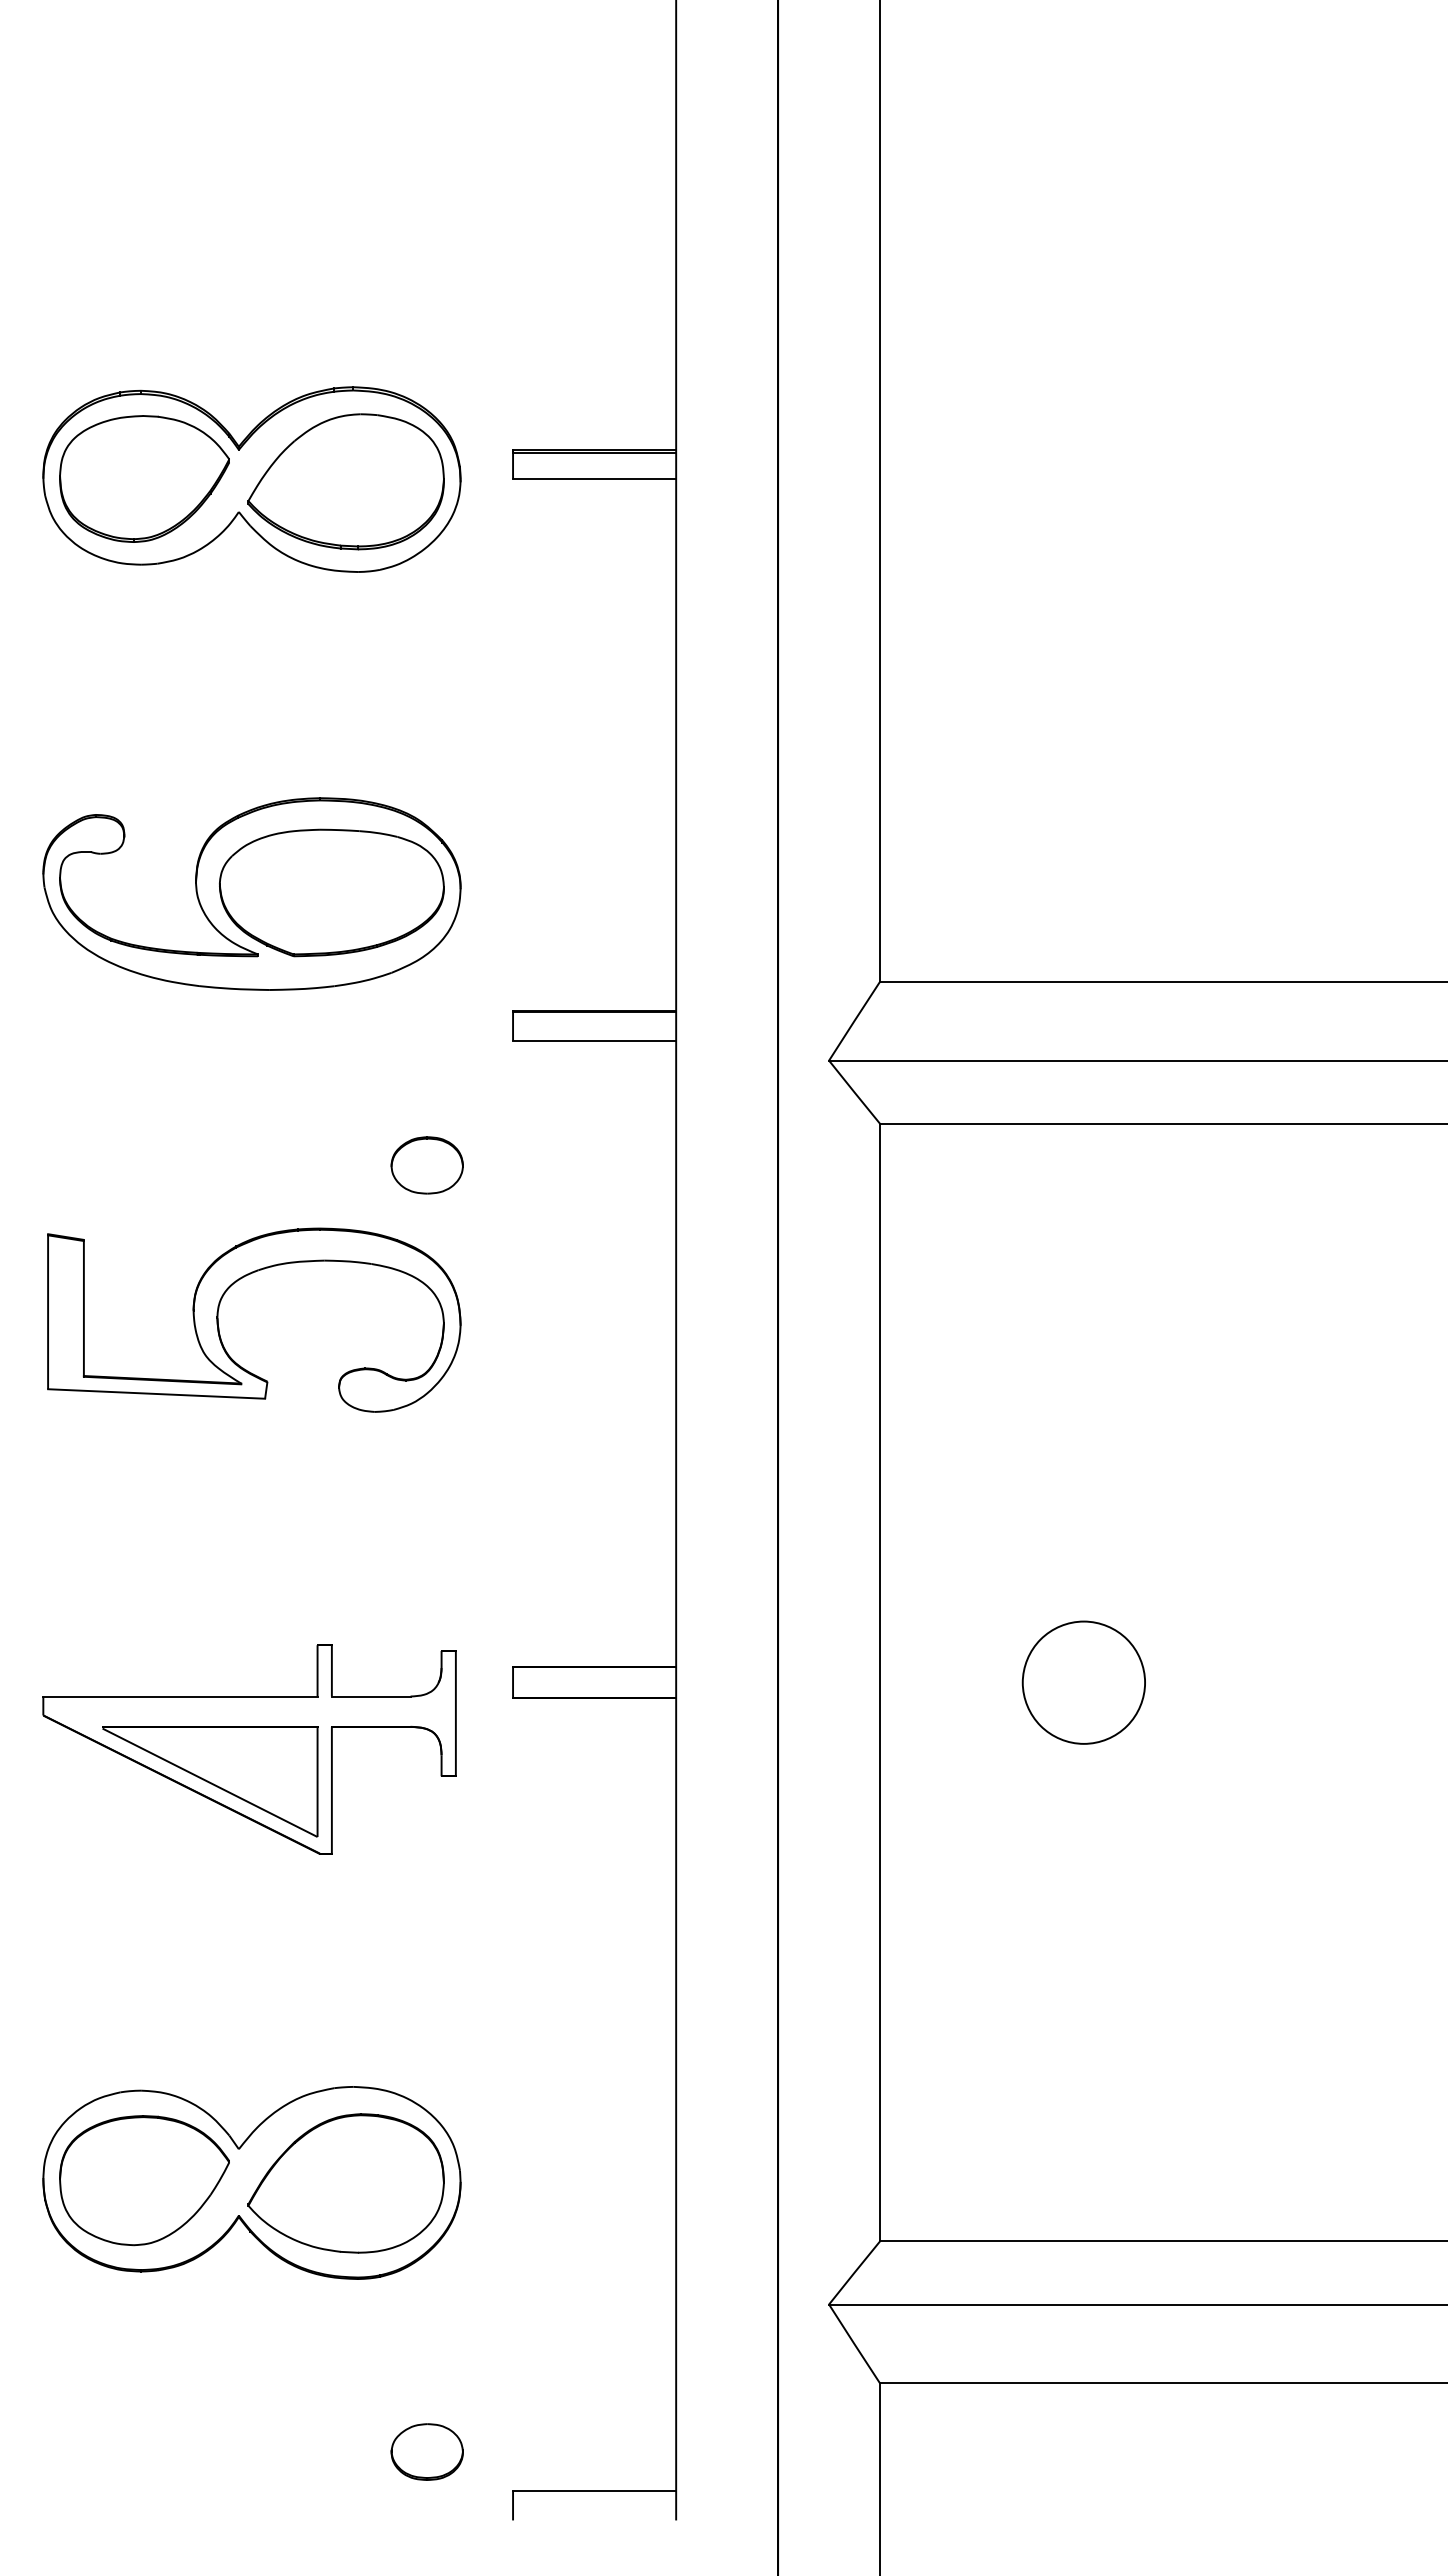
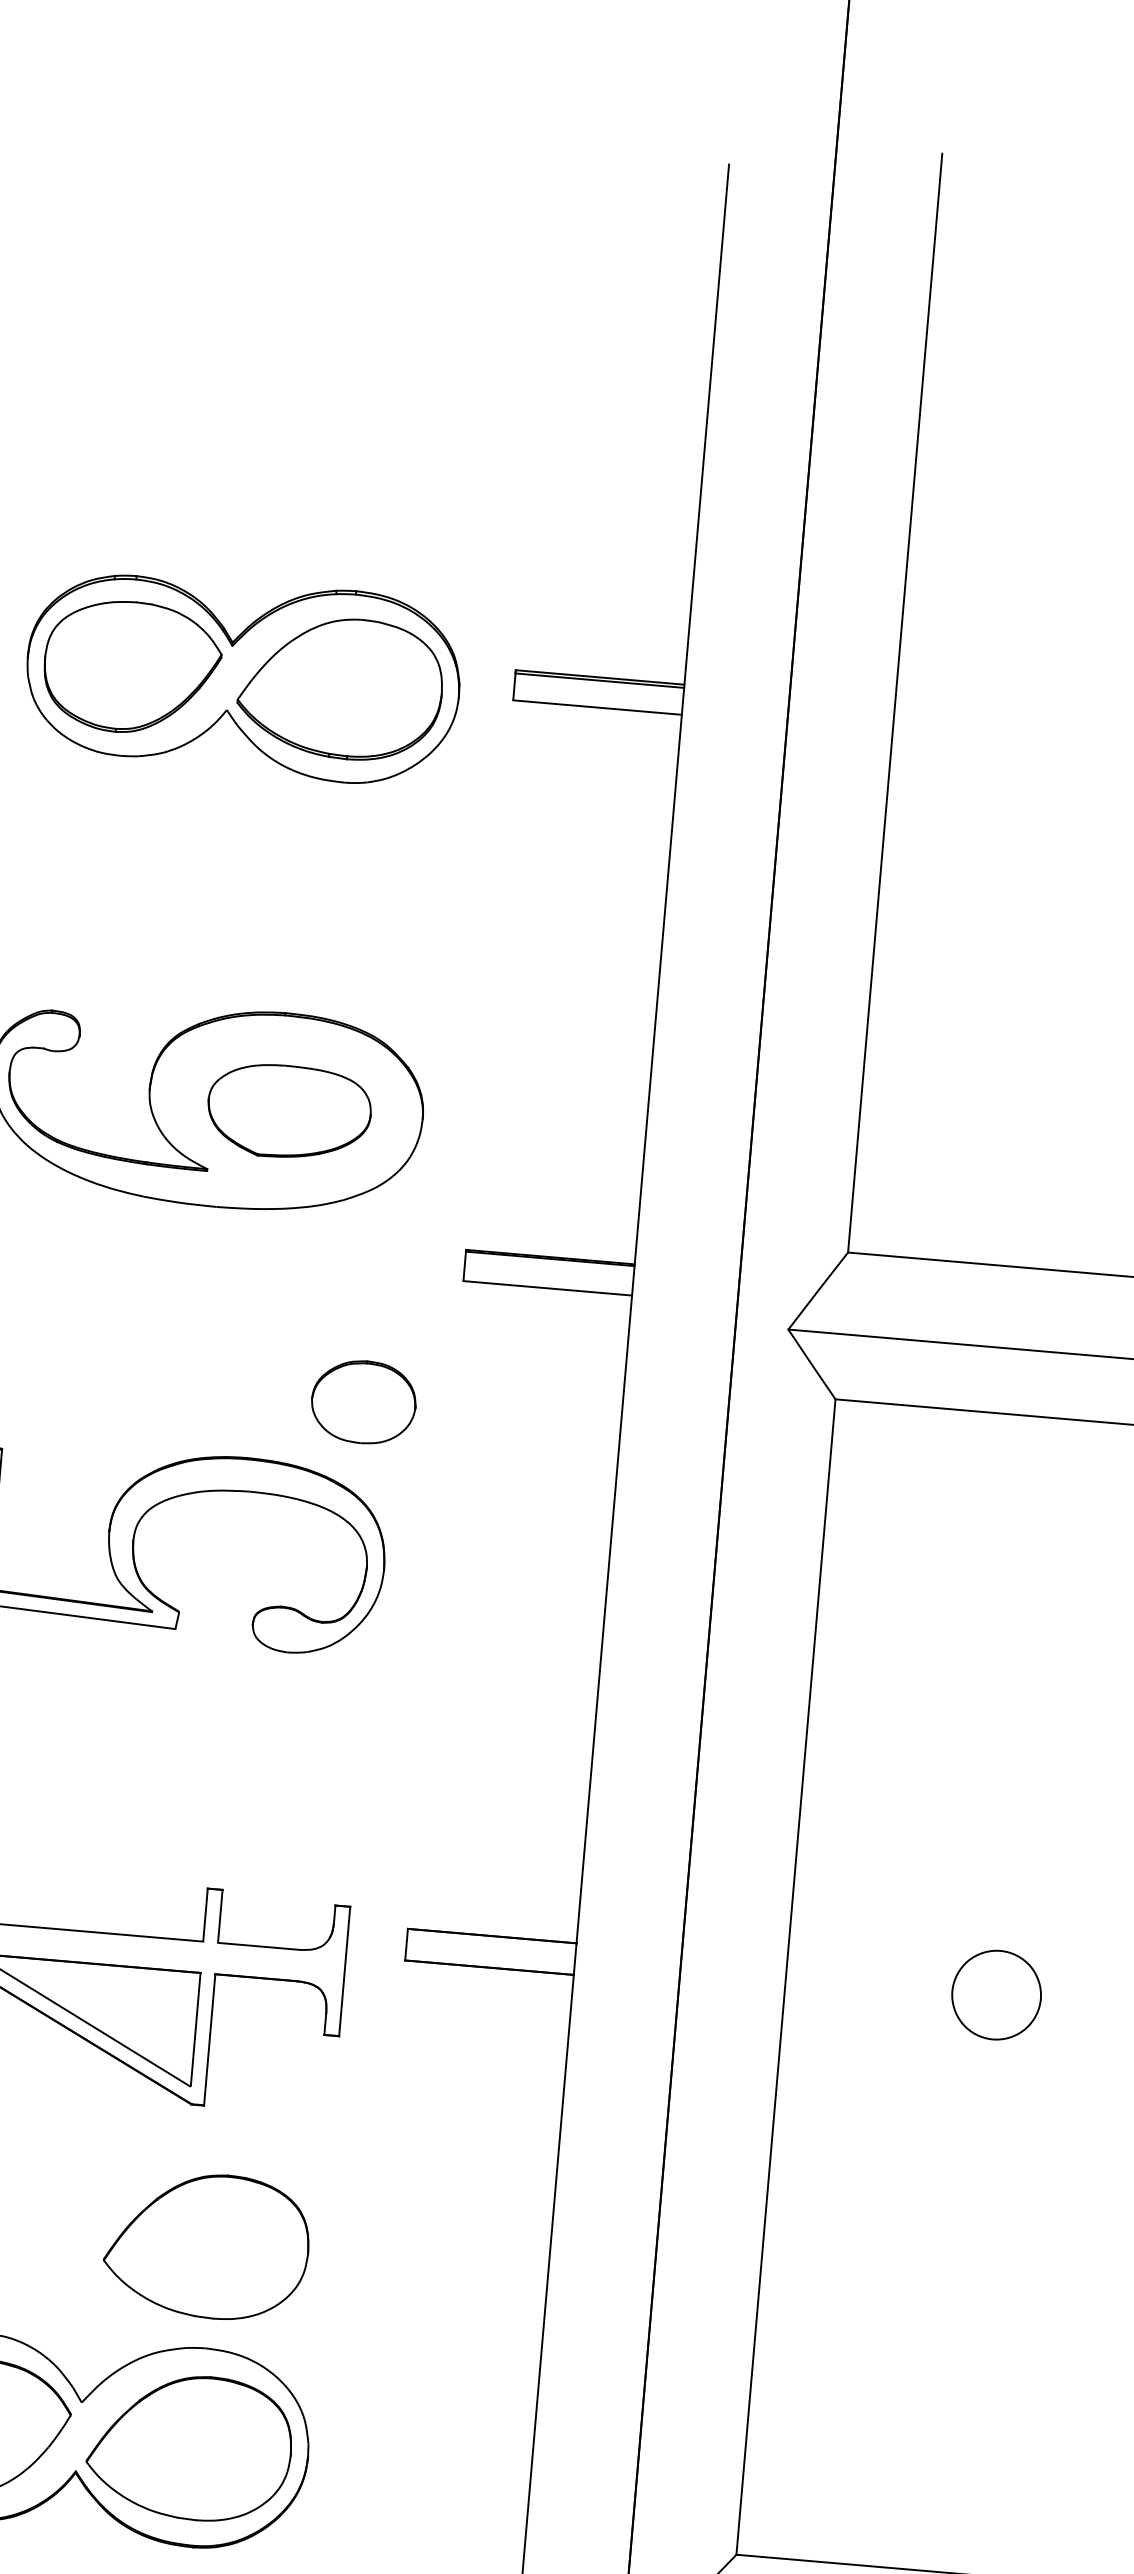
part: (331, 892) -> (288, 1111), size x0.7
part: (426, 1165) -> (362, 1402), size x1.4
part: (1083, 1682) -> (996, 1994), size x0.7
part: (345, 1988) -> (206, 2245), added

